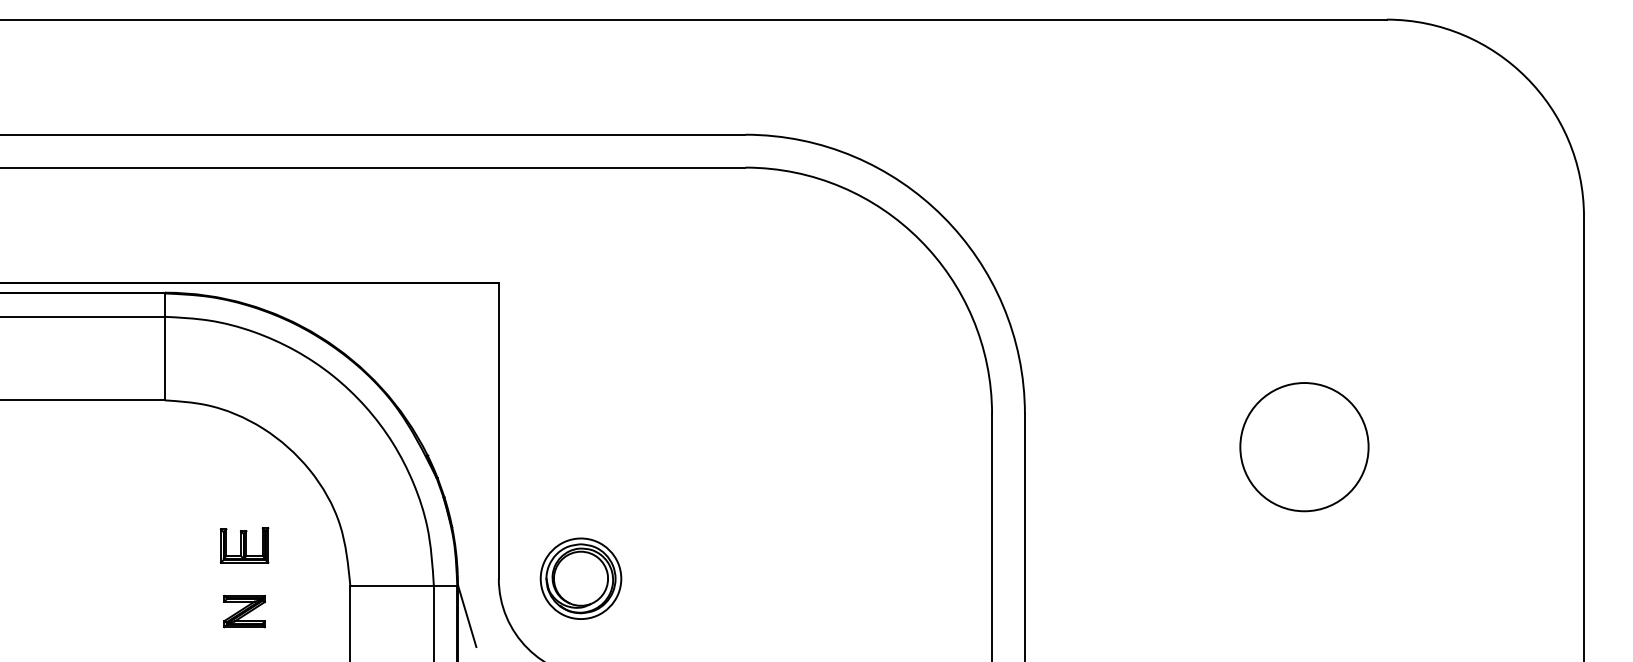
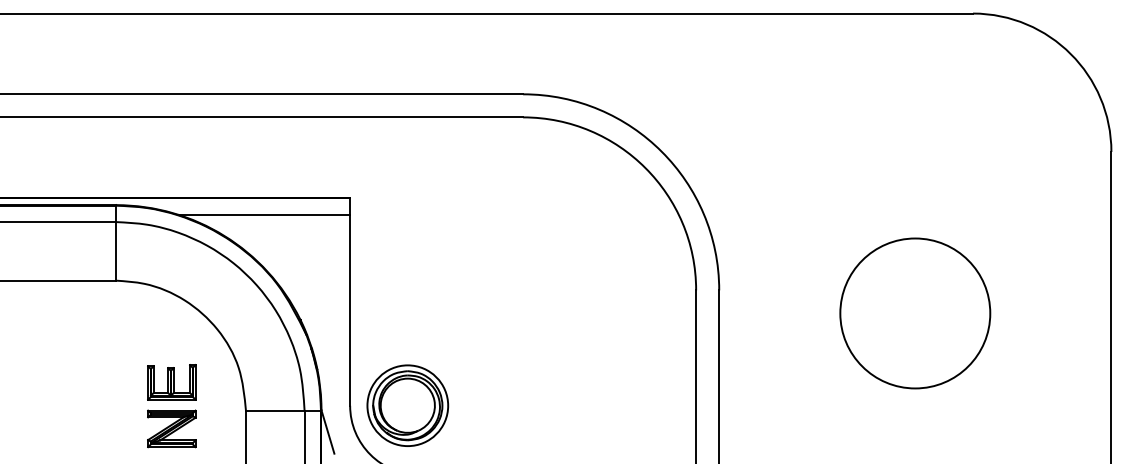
line: (377, 307) -> (265, 215), added
circle: (1304, 447) -> (915, 313), size x1.67
part: (244, 545) -> (171, 382), size x1.43
part: (580, 578) -> (407, 405), size x1.43
part: (244, 611) -> (171, 428), size x1.67

